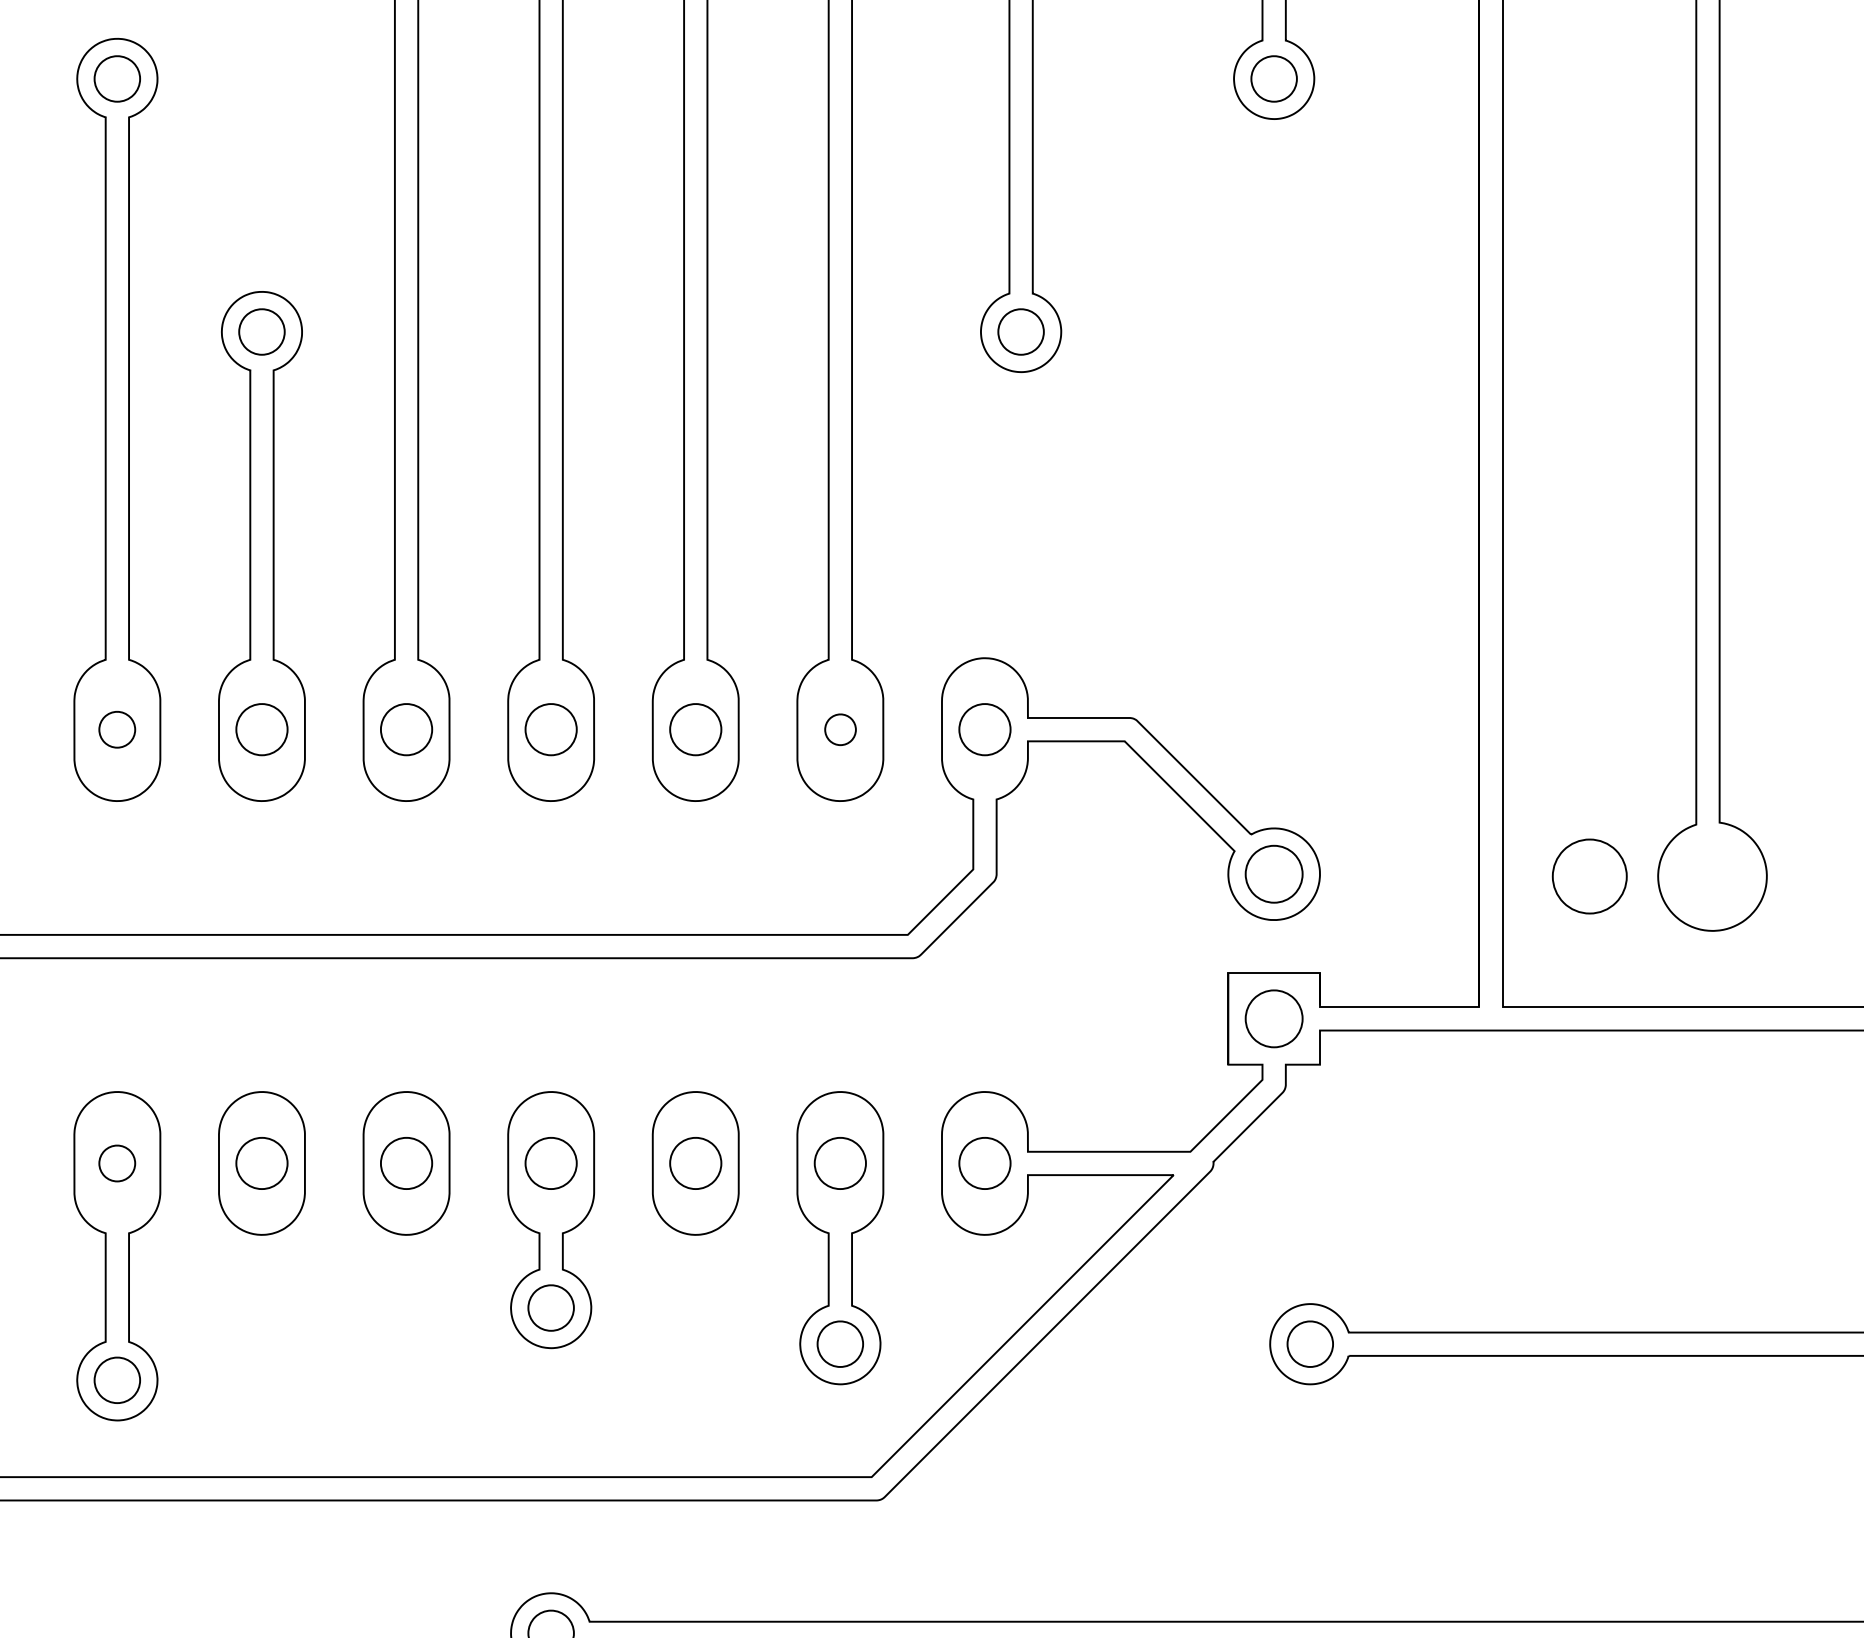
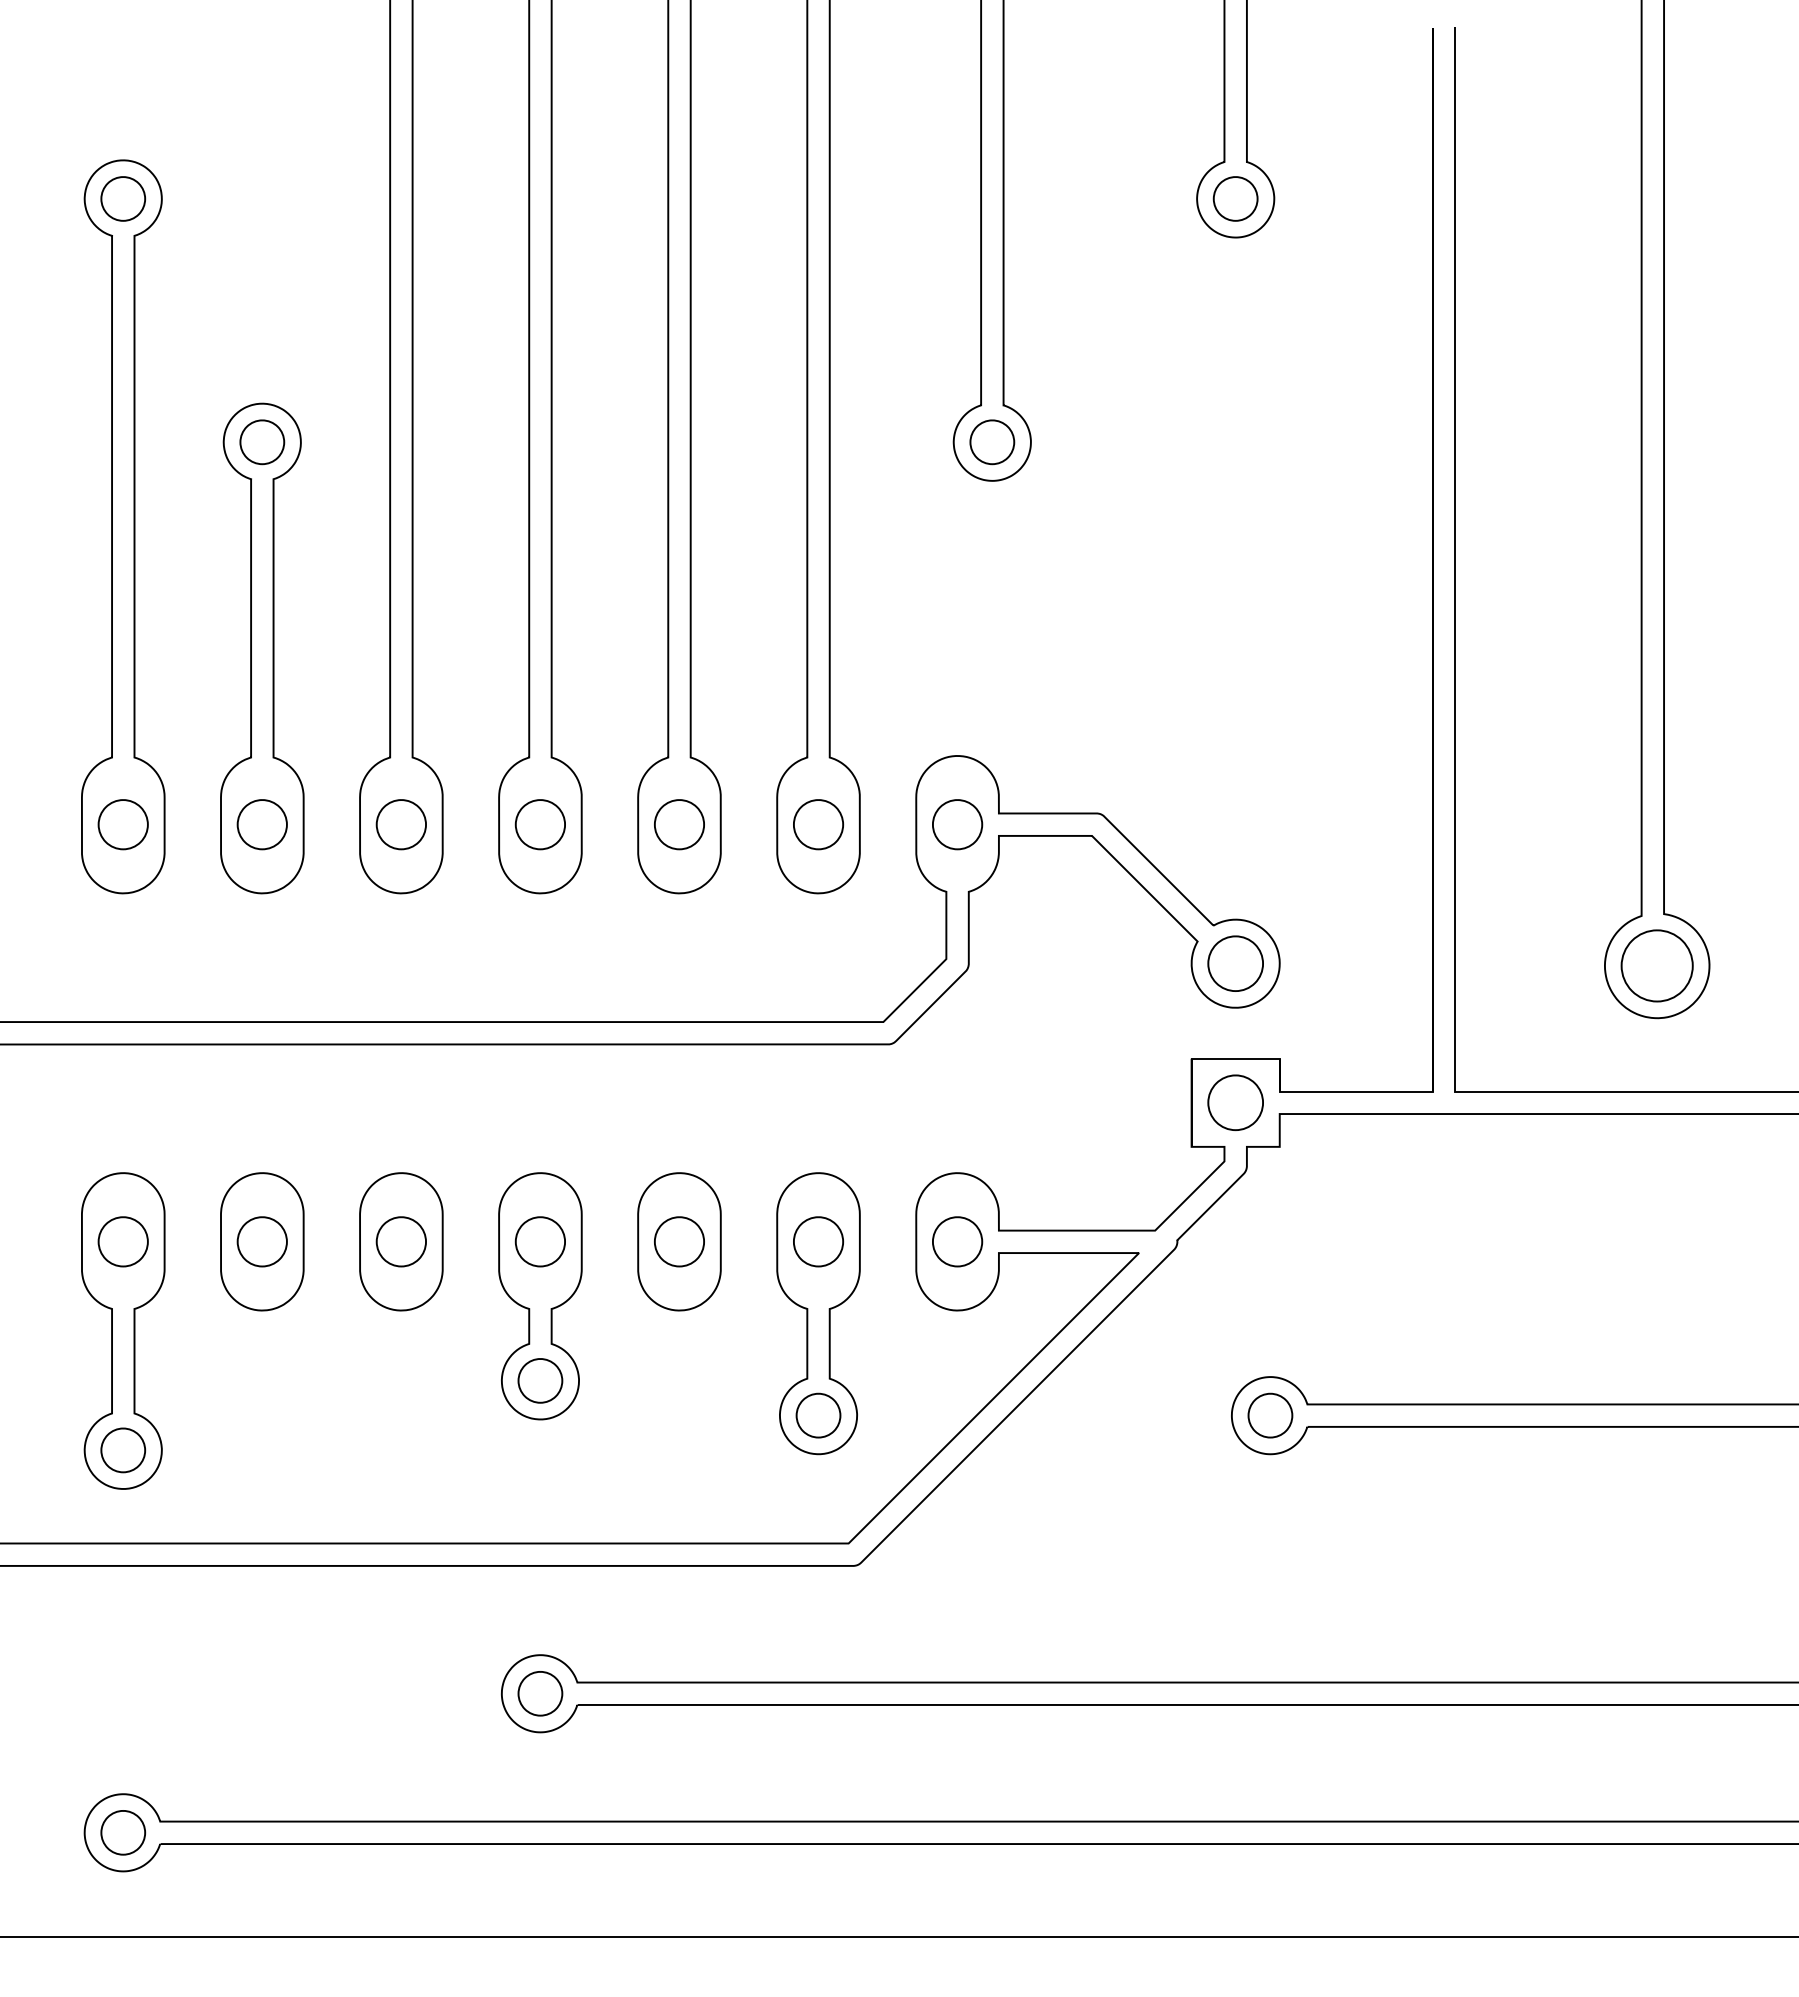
part: (116, 729) -> (122, 824), size x1.43
part: (840, 729) -> (818, 824), size x1.67
part: (1589, 876) -> (1656, 965), moved
part: (116, 1163) -> (122, 1241), size x1.43

